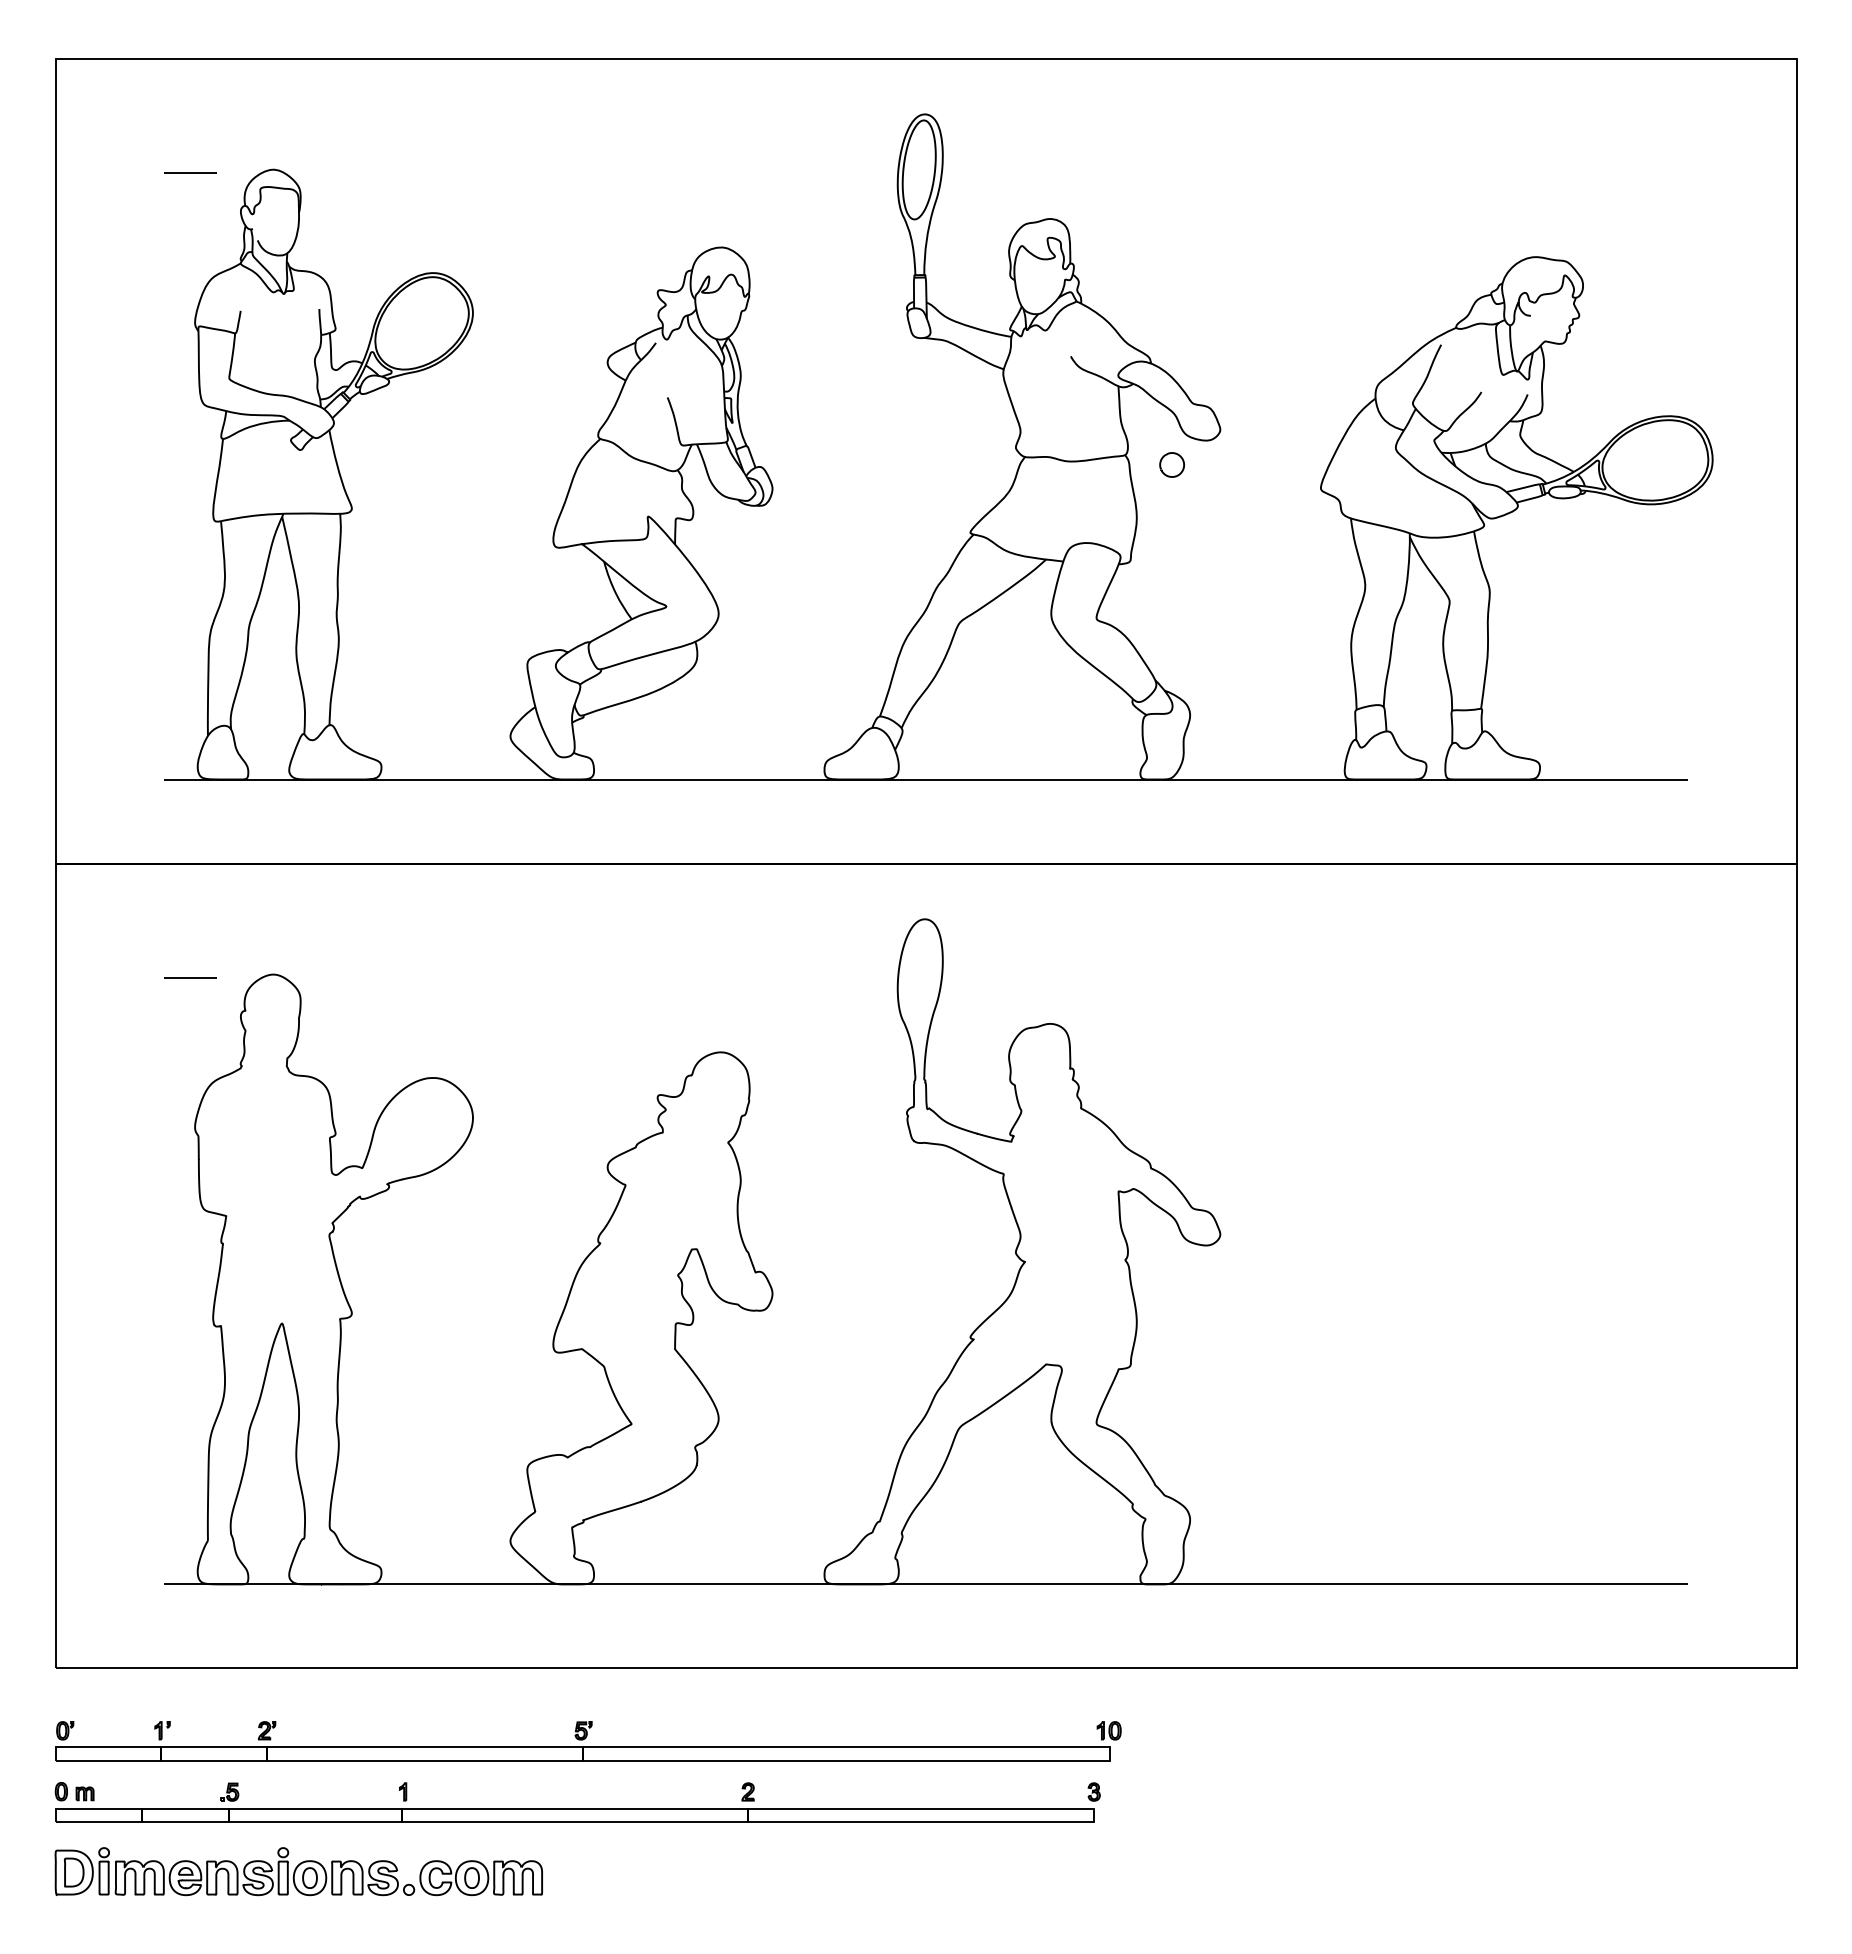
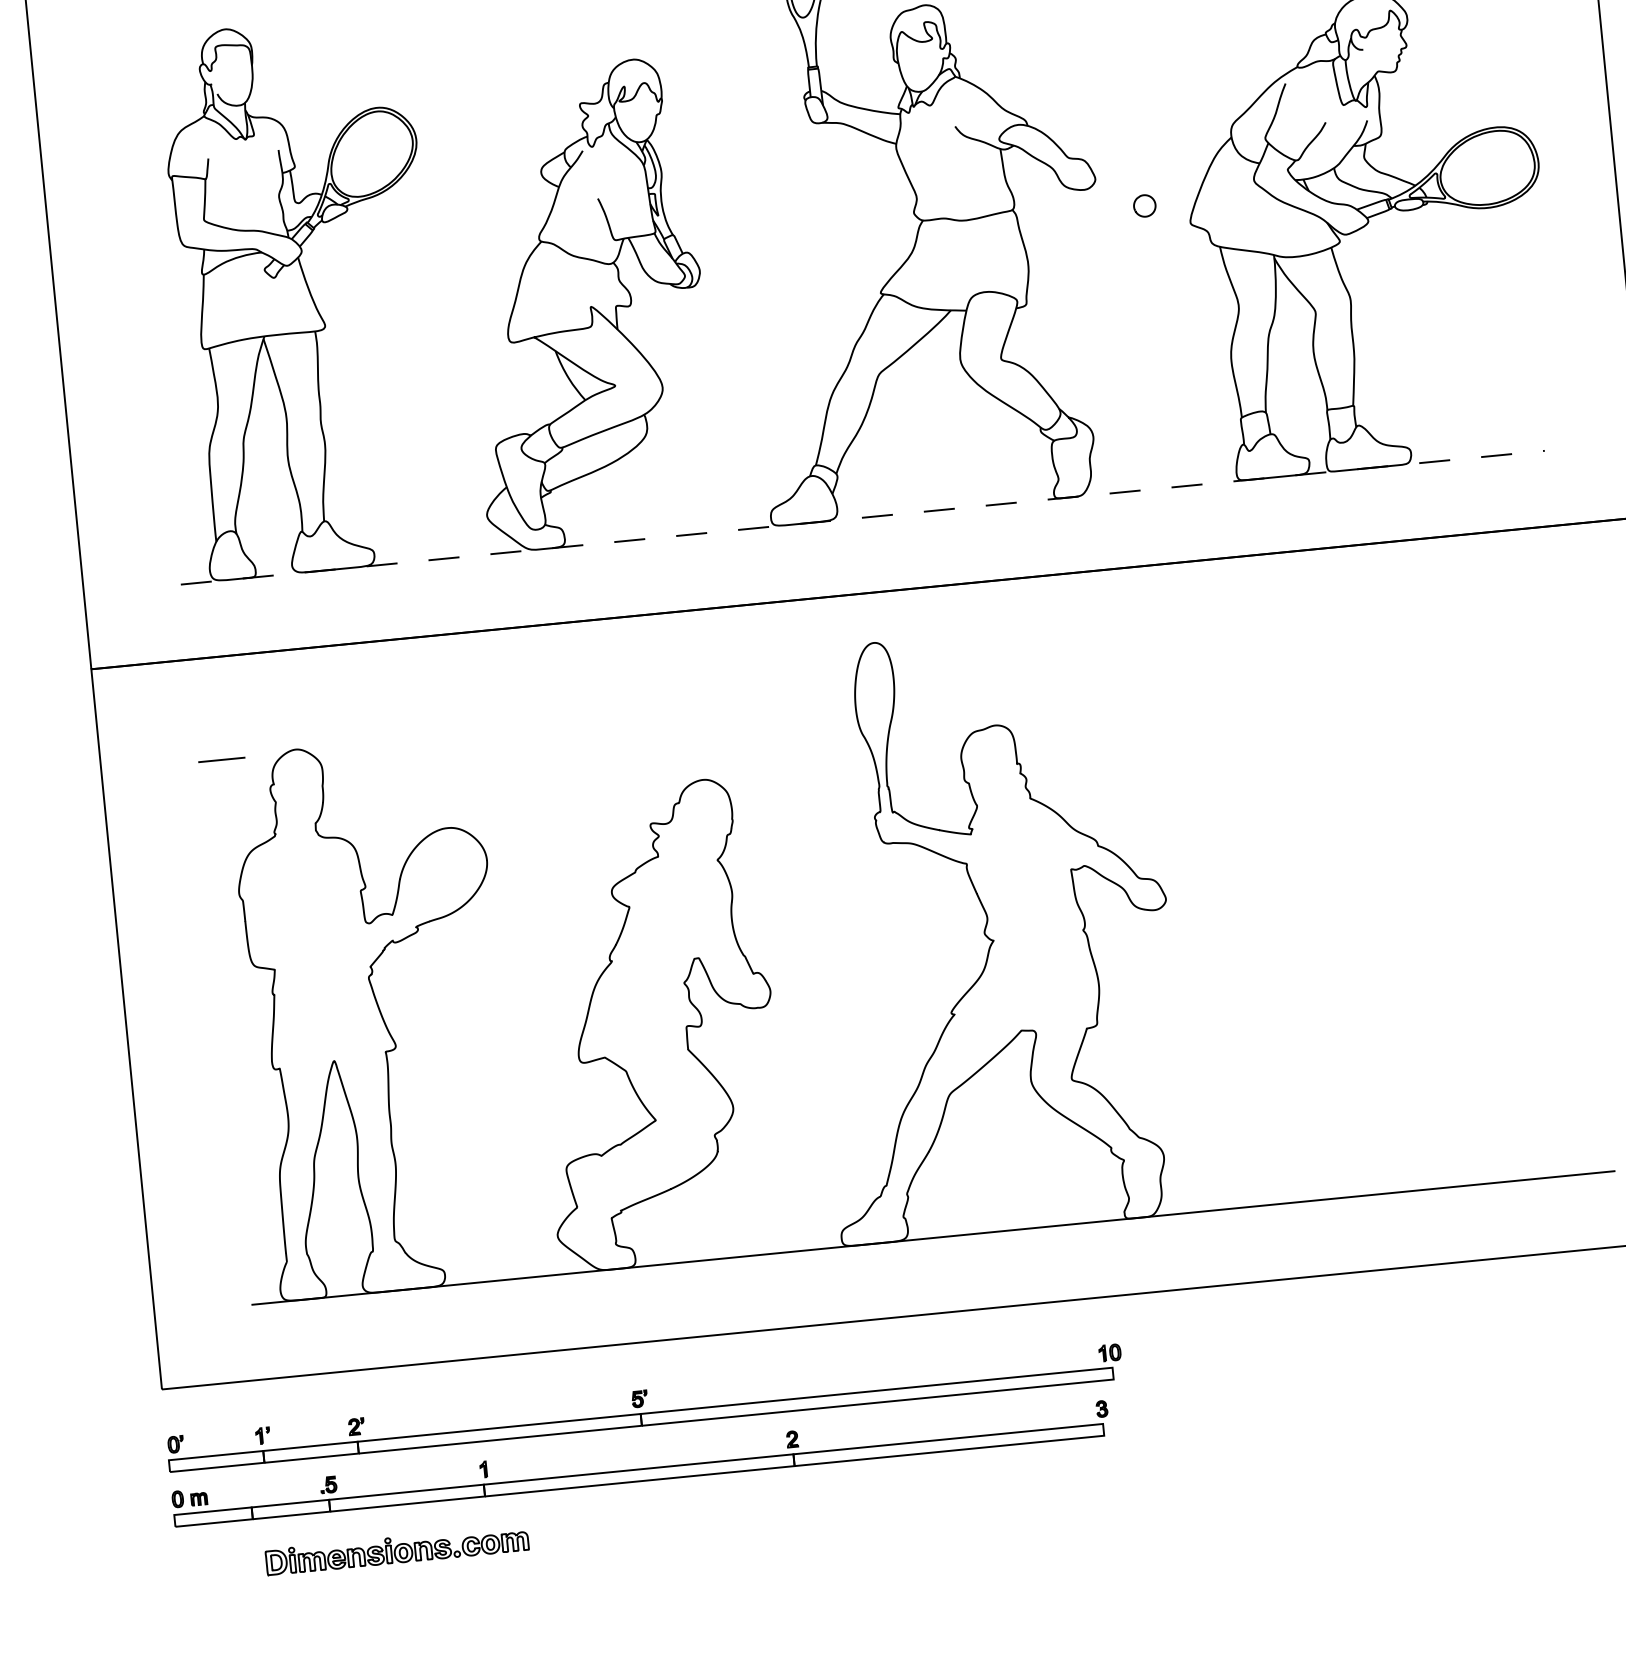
line: (190, 172) -> (151, 39), removed
part: (1171, 464) -> (1144, 205), moved
line: (926, 779) -> (863, 517), solid -> dashed
part: (298, 1871) -> (396, 1549), size x0.6

